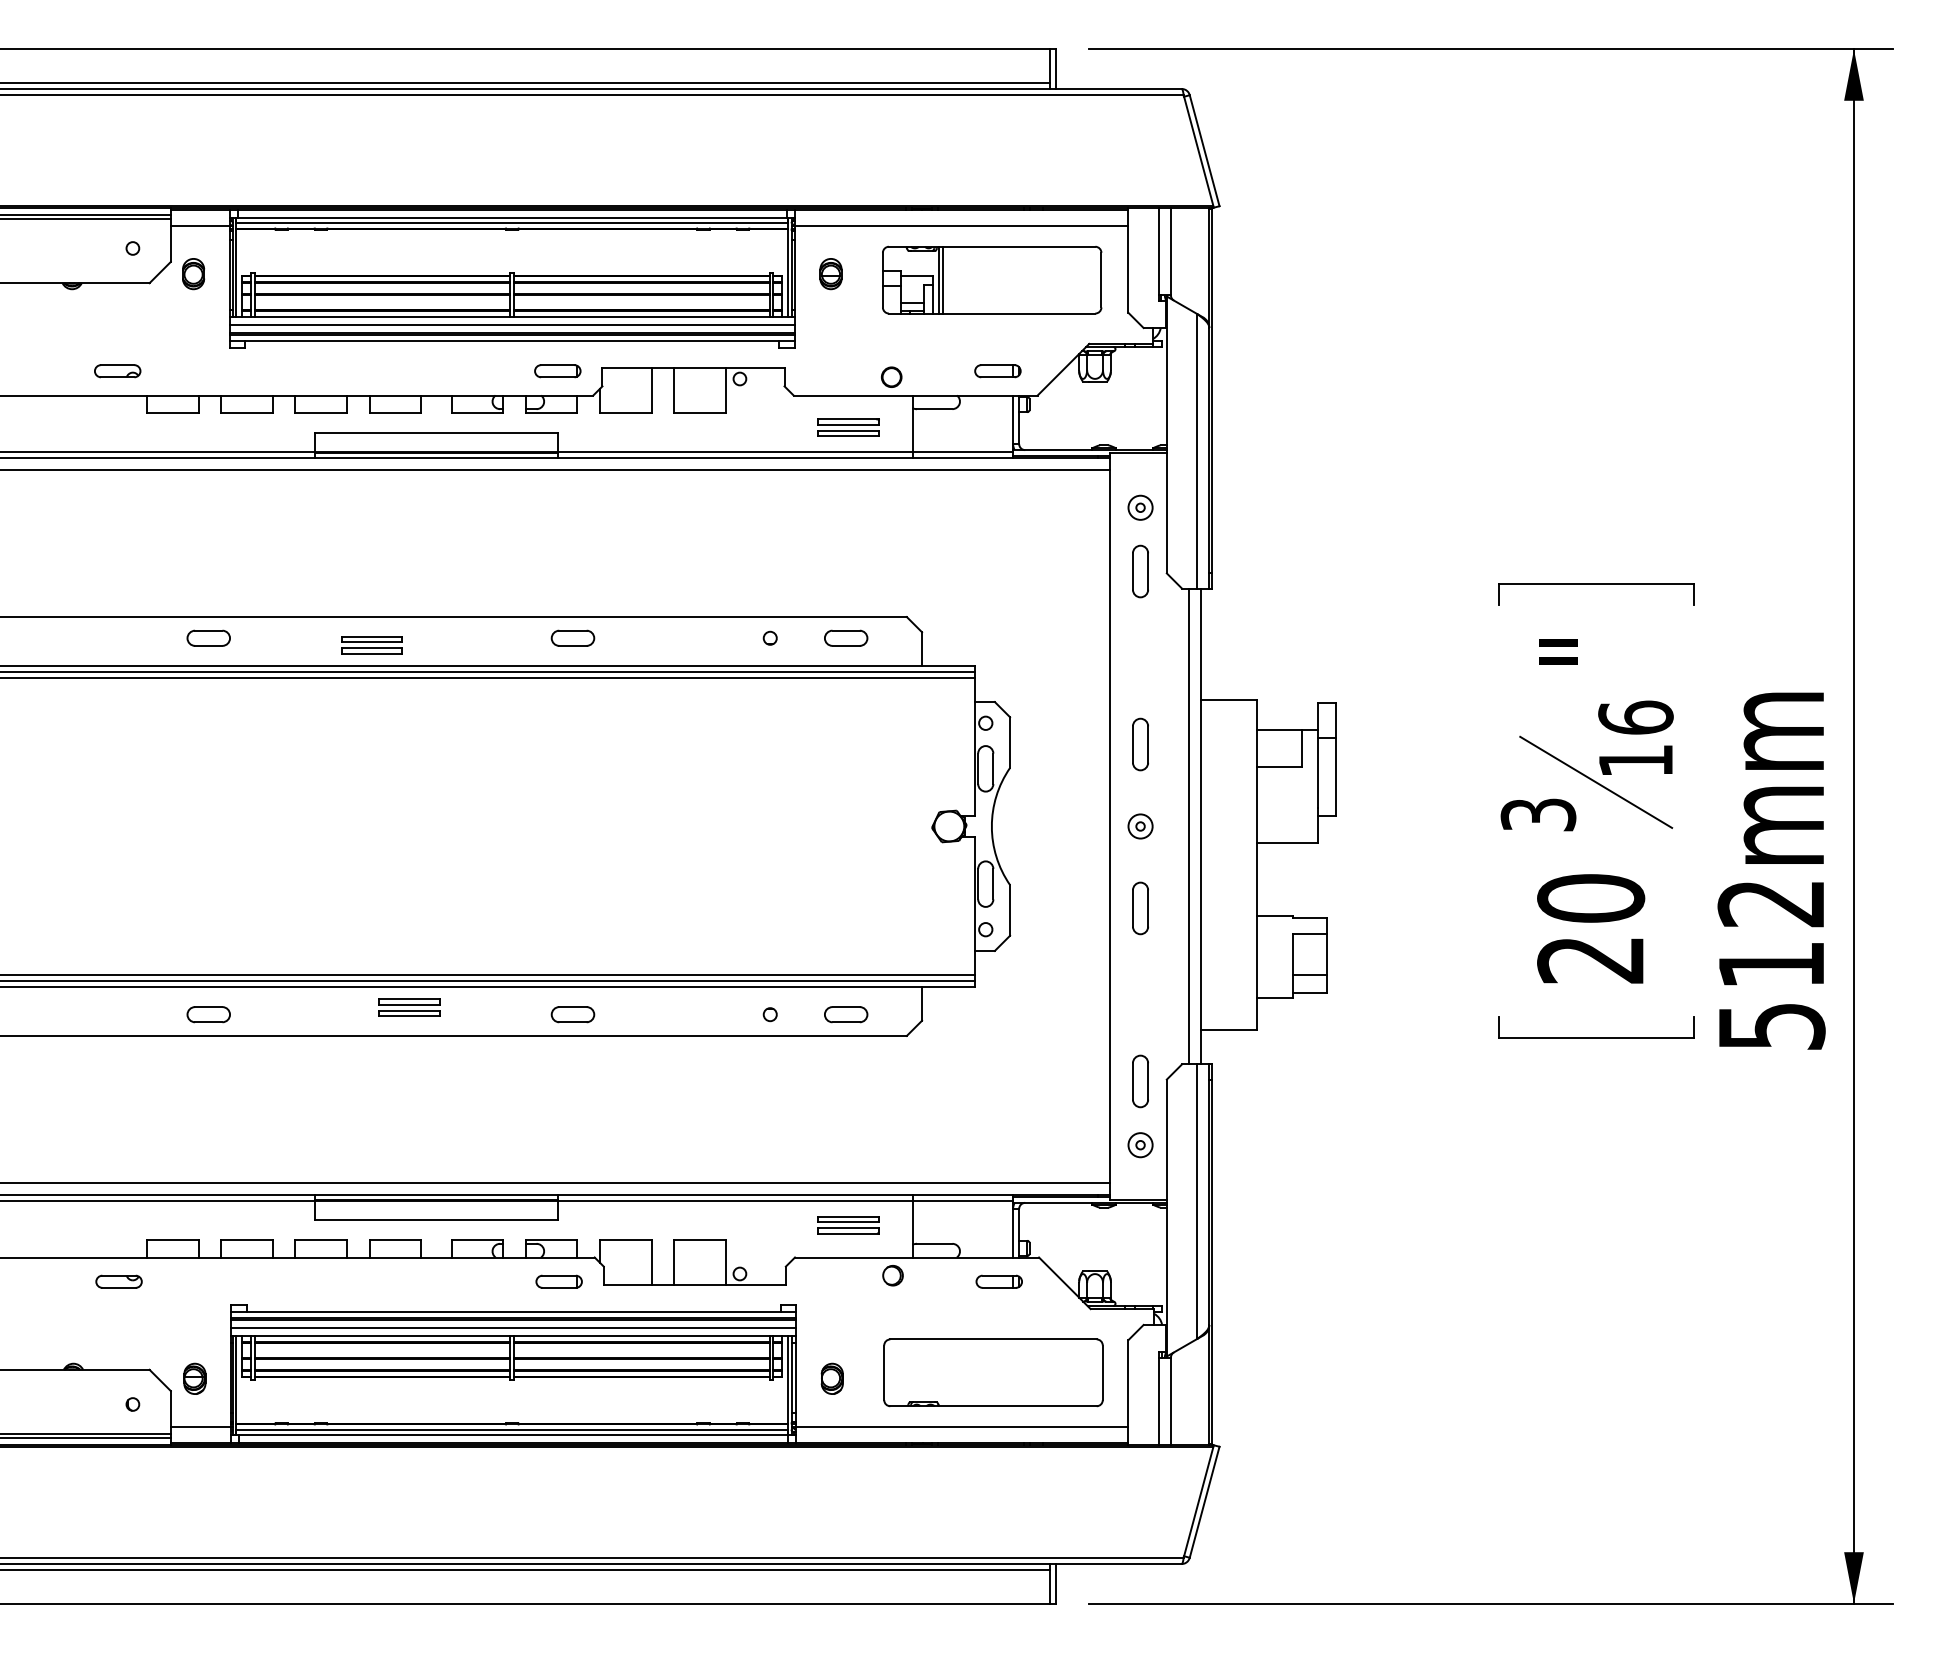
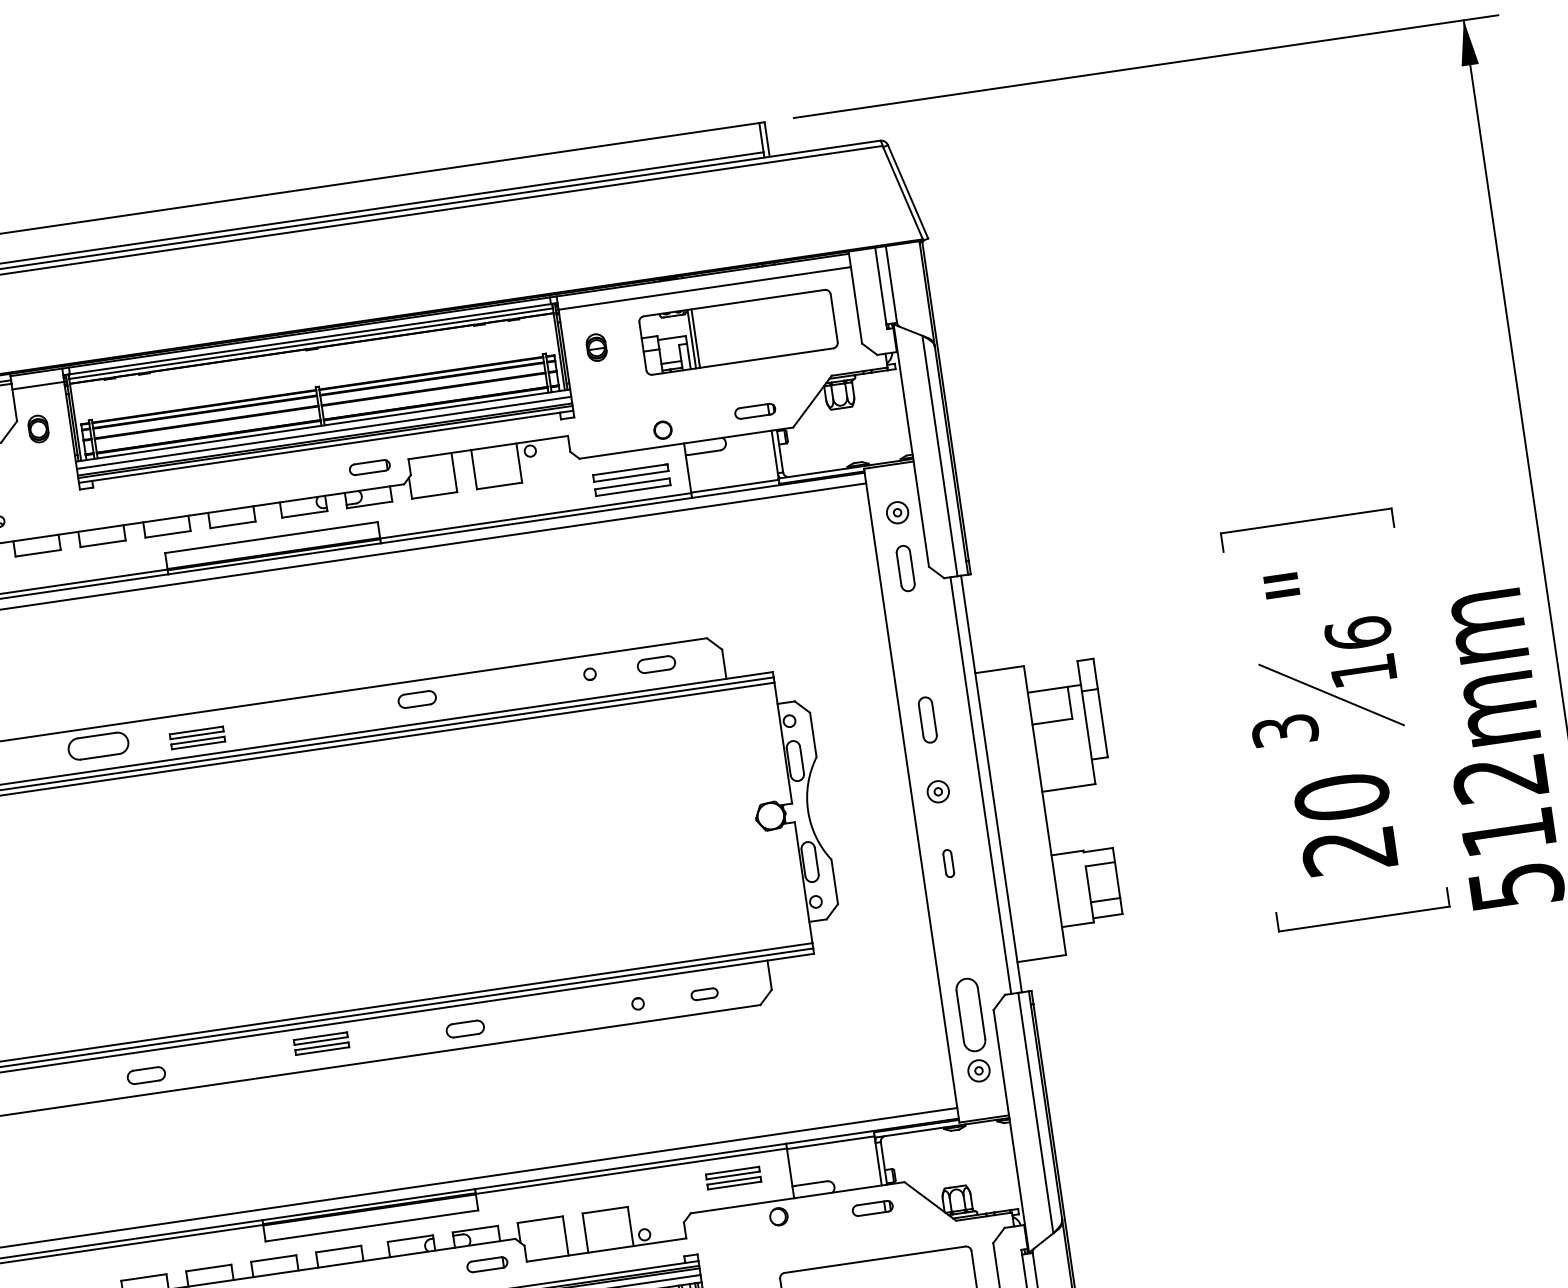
part: (848, 427) -> (631, 479), size x1.4
part: (208, 637) -> (98, 745), size x1.6
part: (371, 645) -> (197, 738), moved
part: (1140, 908) -> (948, 863), size x0.6
part: (846, 1014) -> (704, 993), size x0.7
part: (1140, 1081) -> (970, 1015), size x1.6

